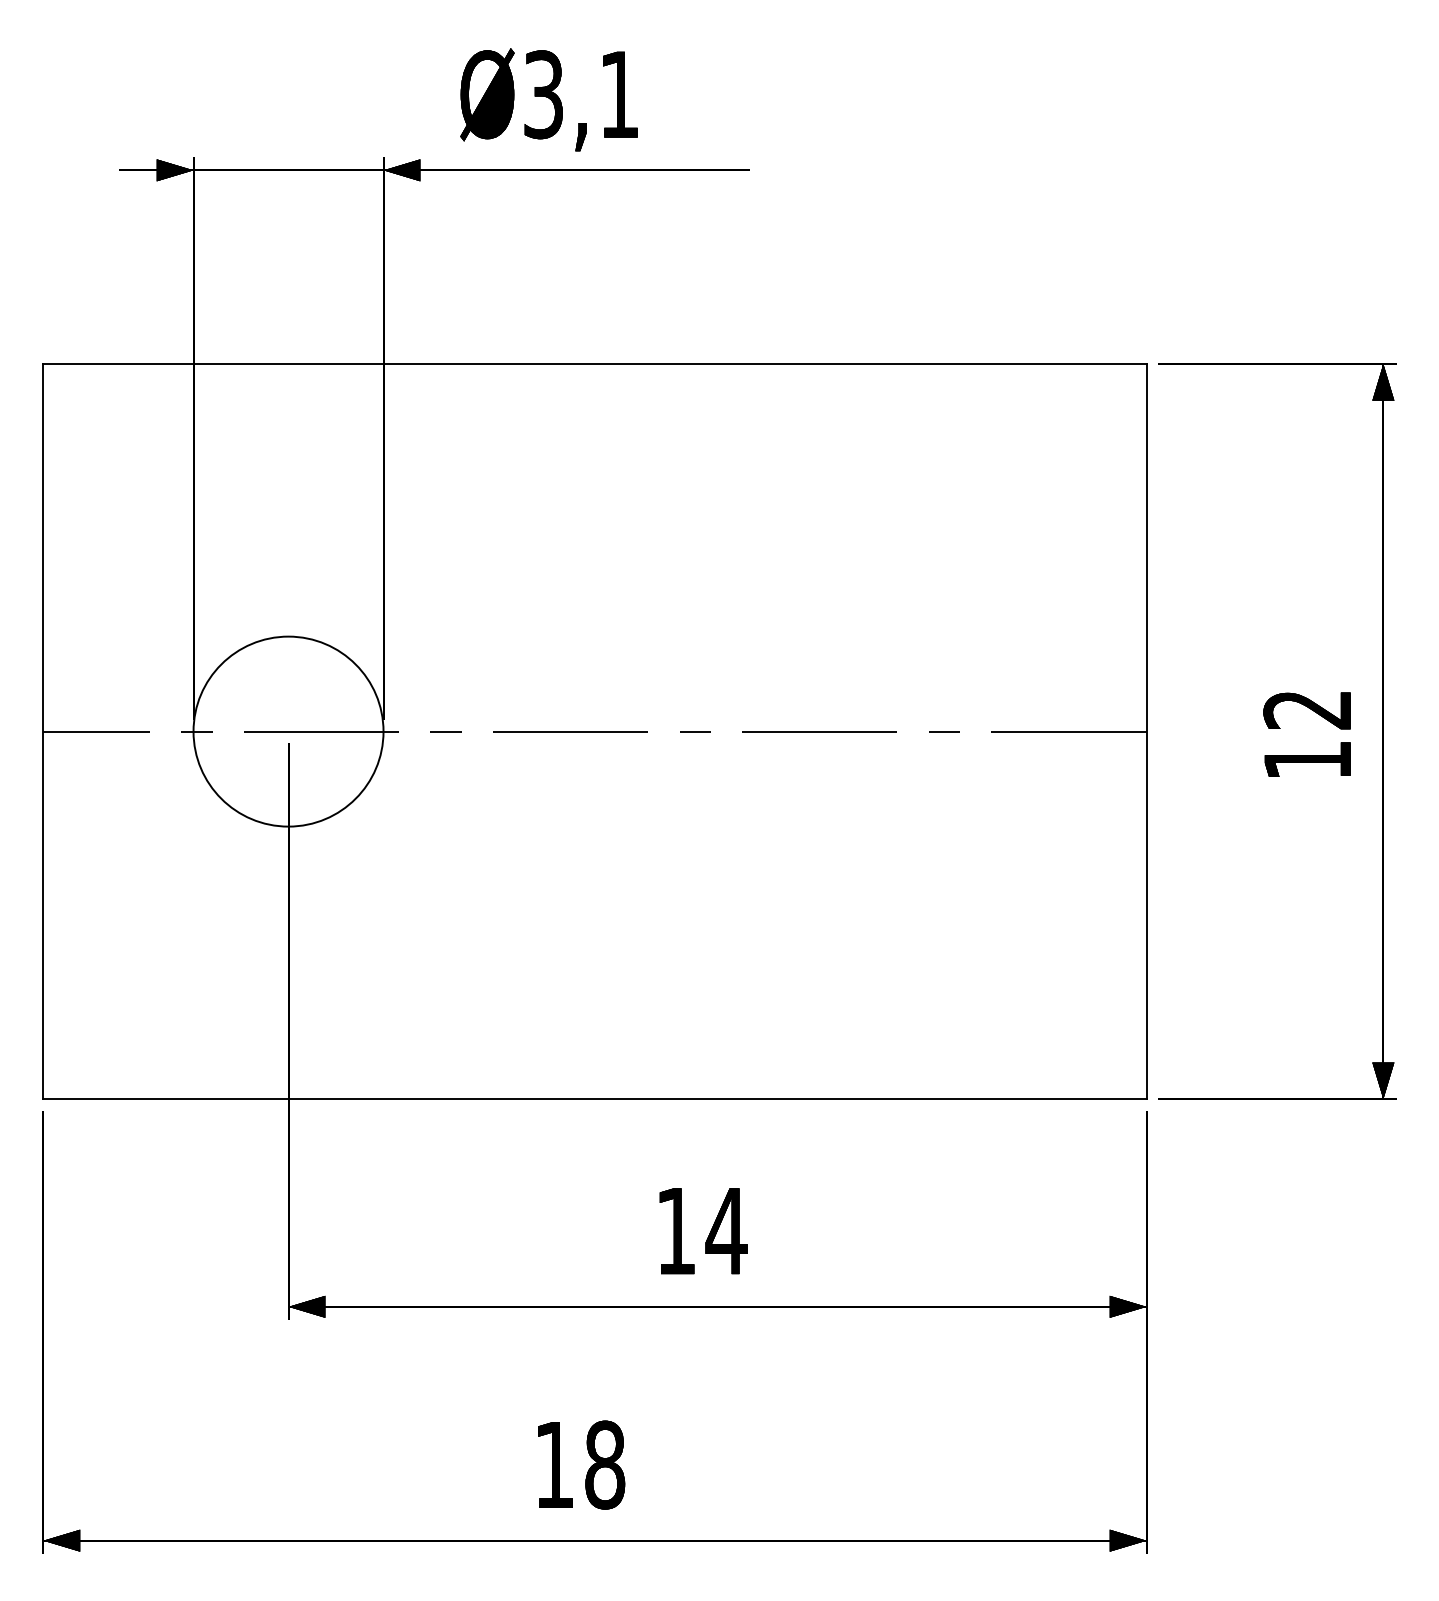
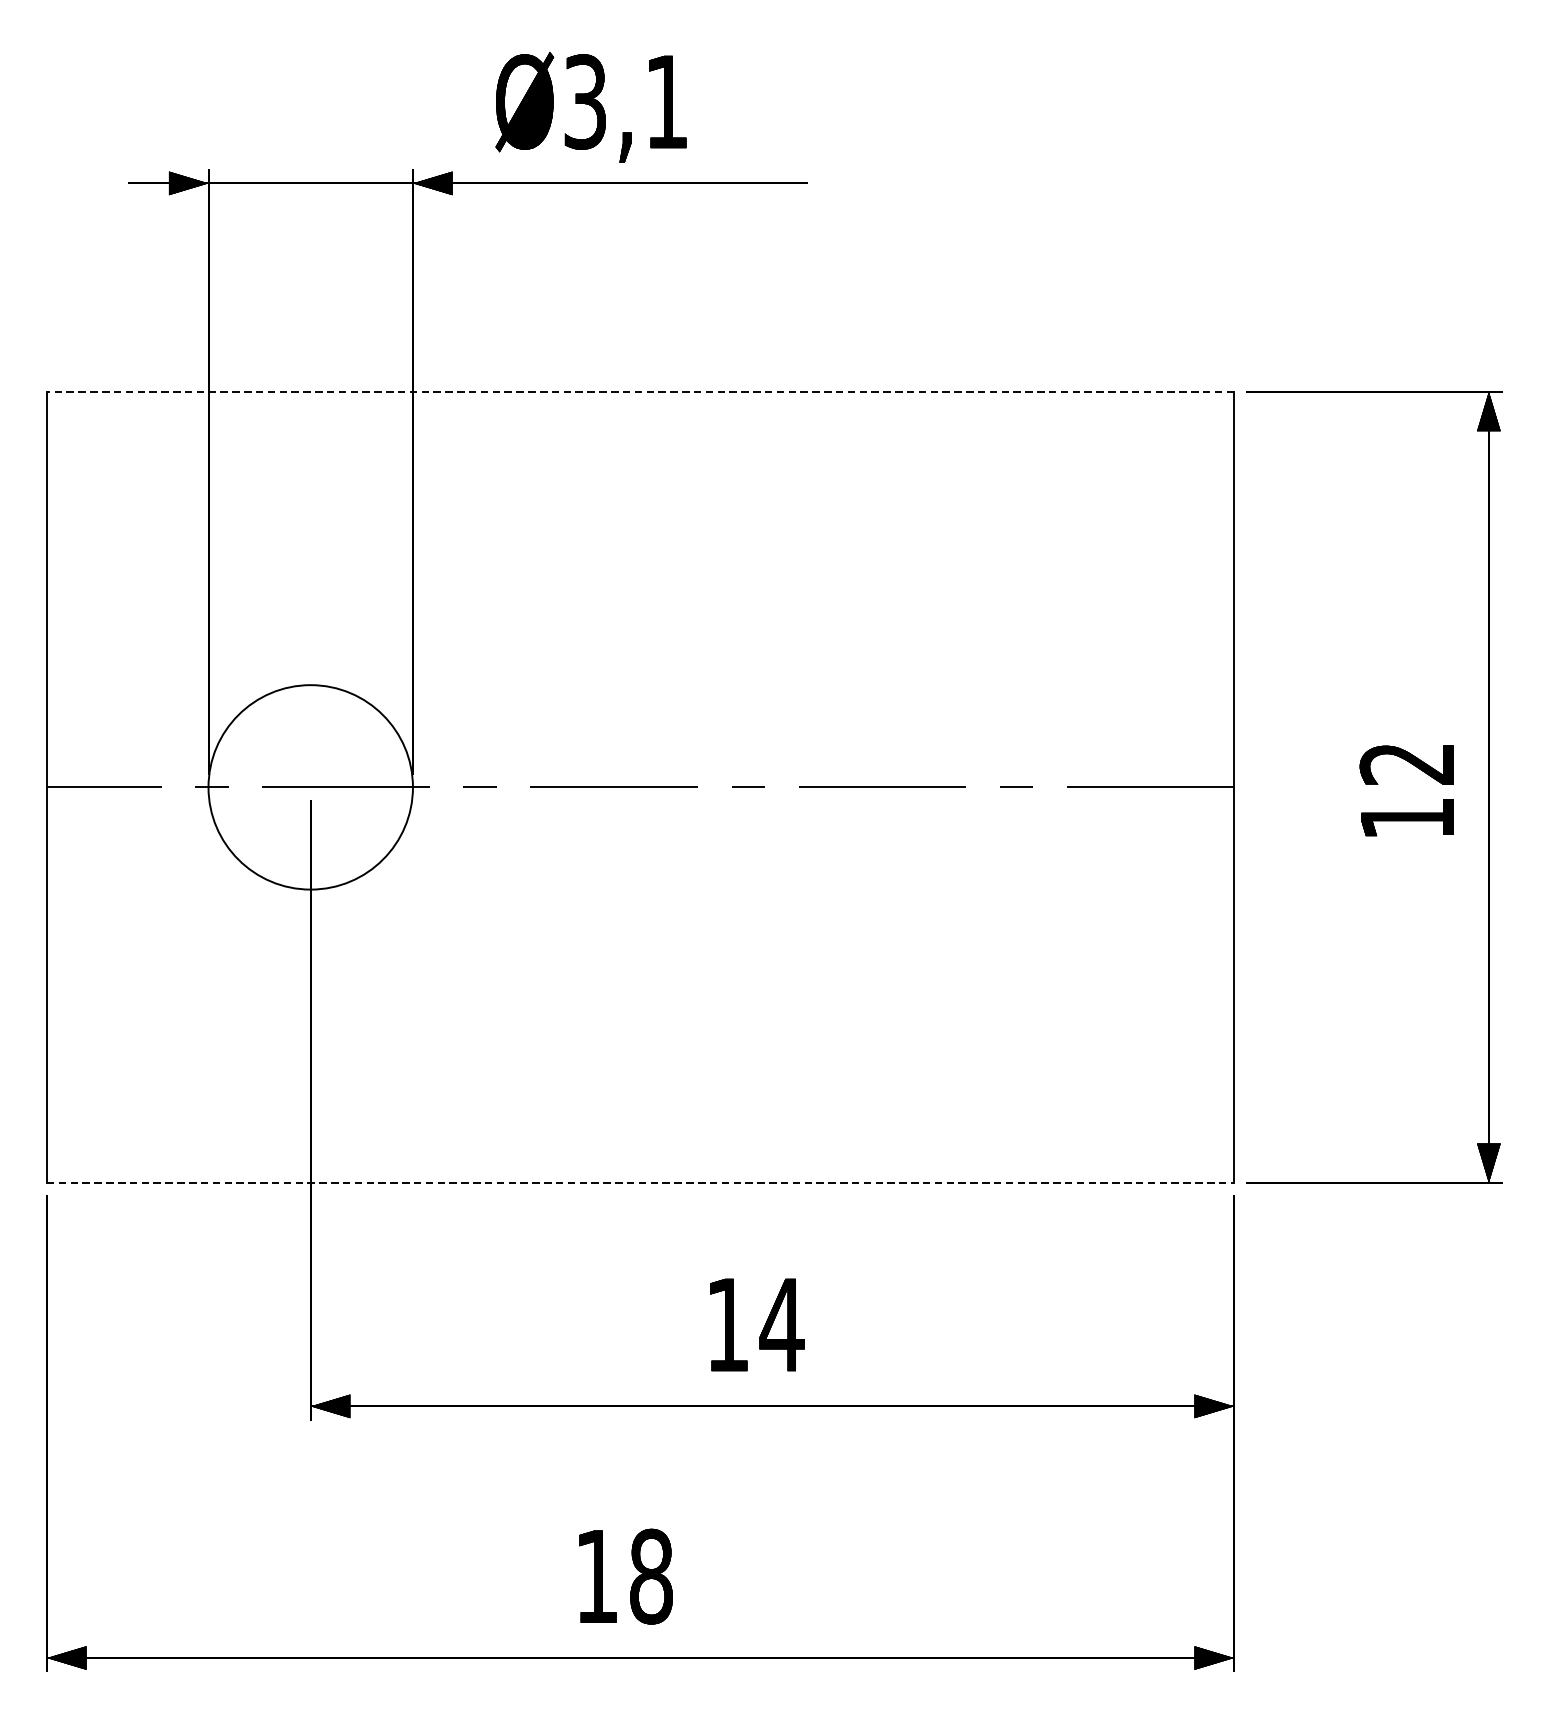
line: (594, 363) -> (639, 391), solid -> dashed
line: (594, 1099) -> (639, 1183), solid -> dashed

